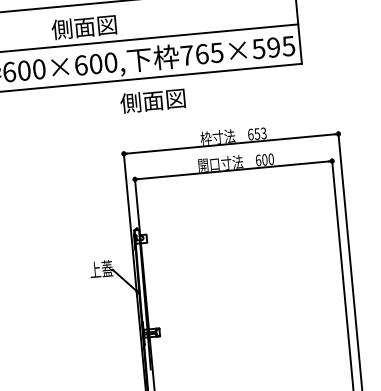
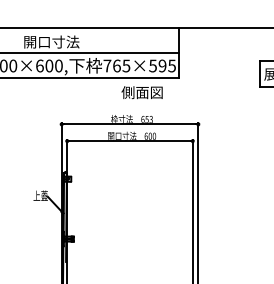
text: (95, 25) -> (51, 41), 側面図 -> 開口寸法
text: (151, 100) -> (141, 92), moved

